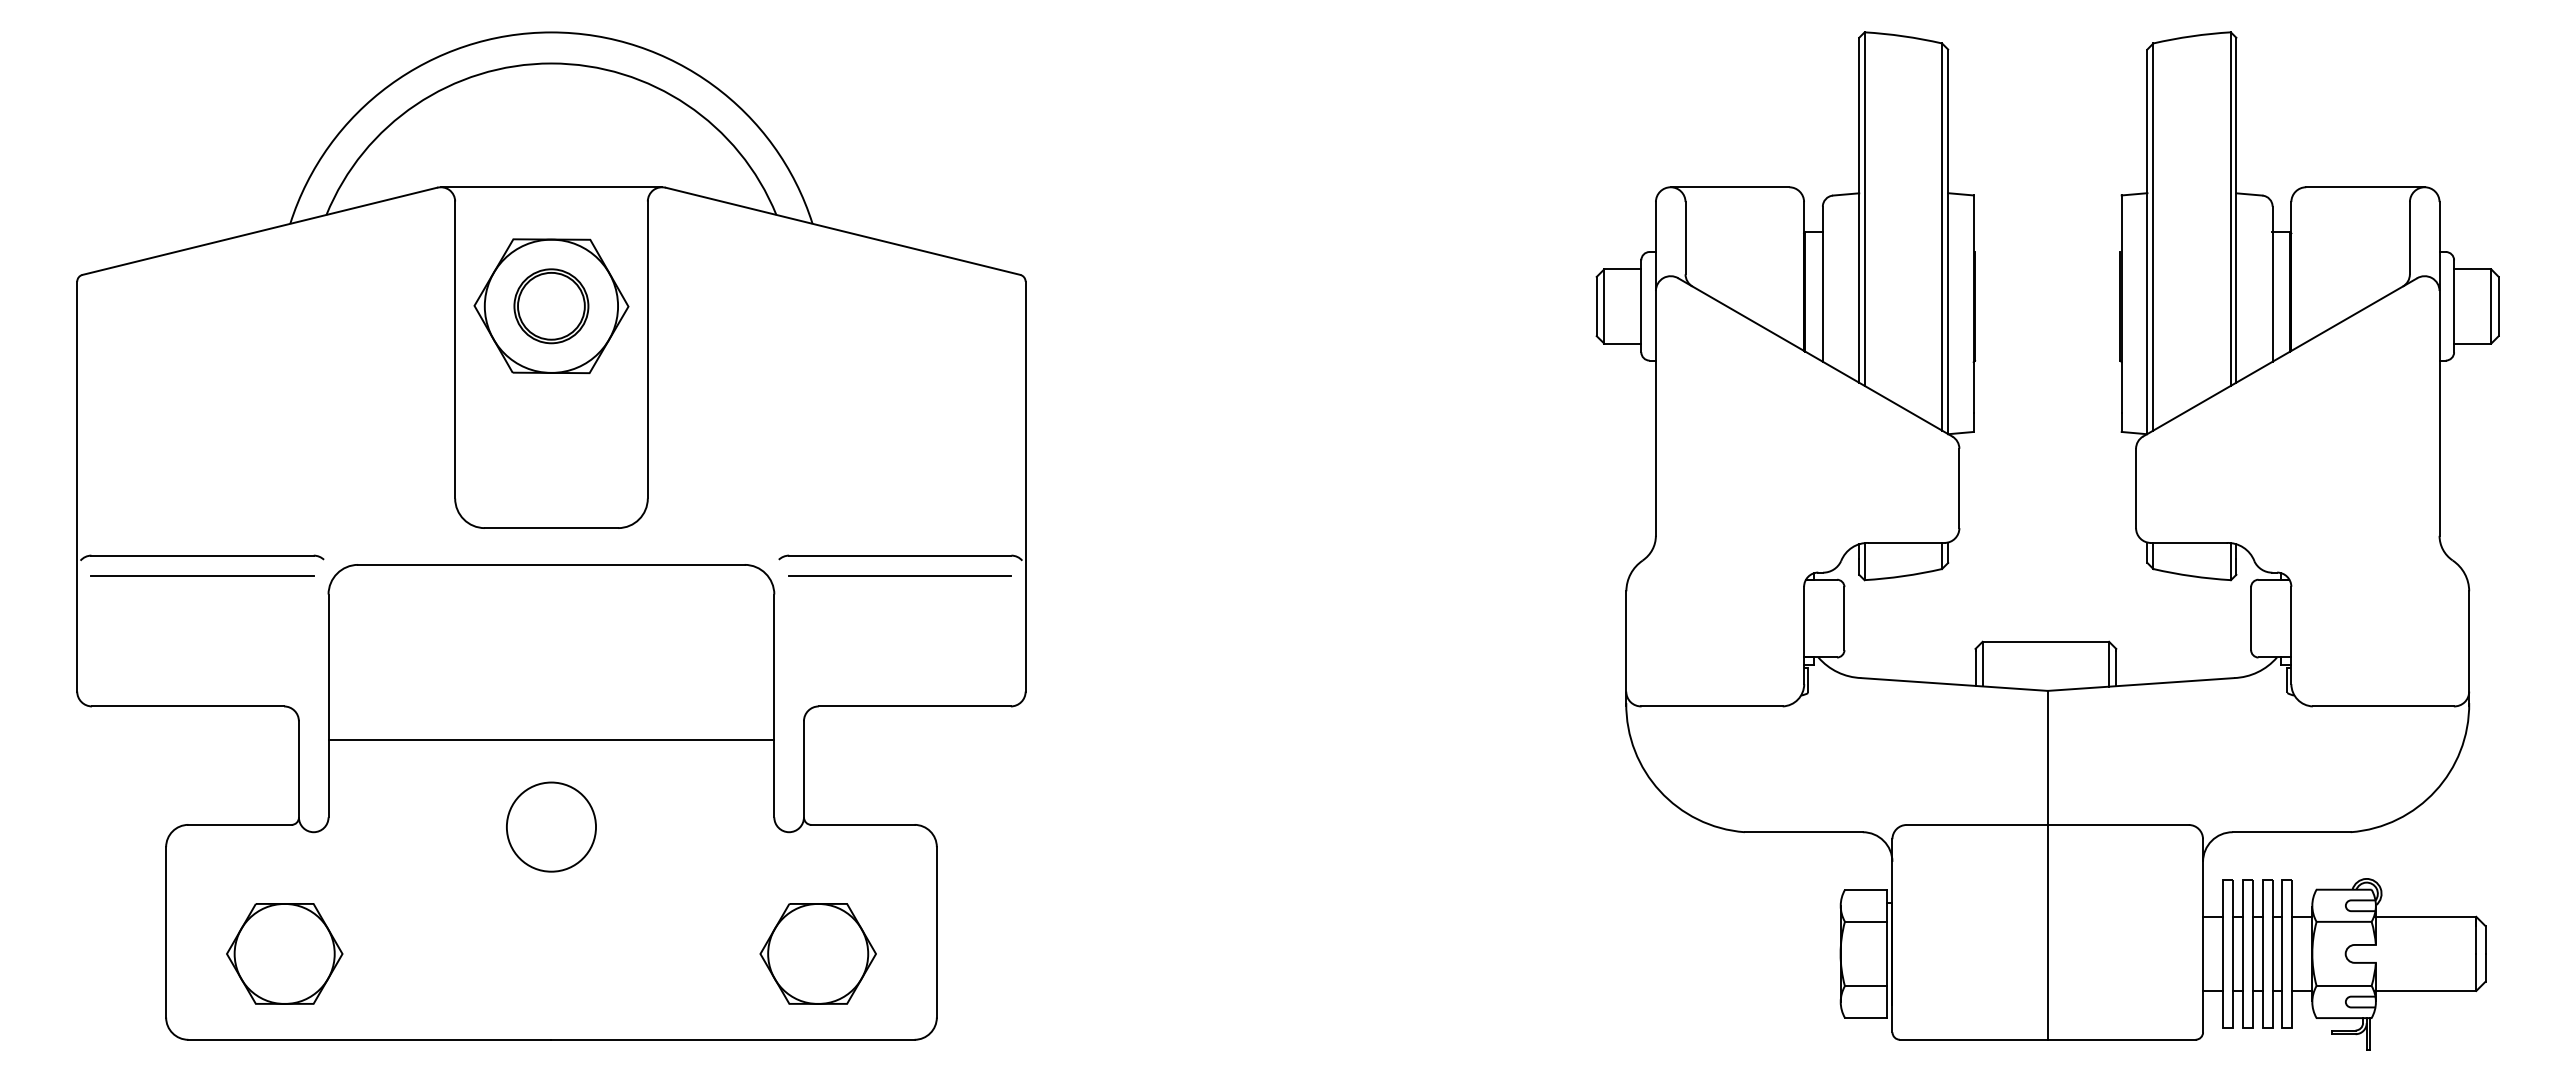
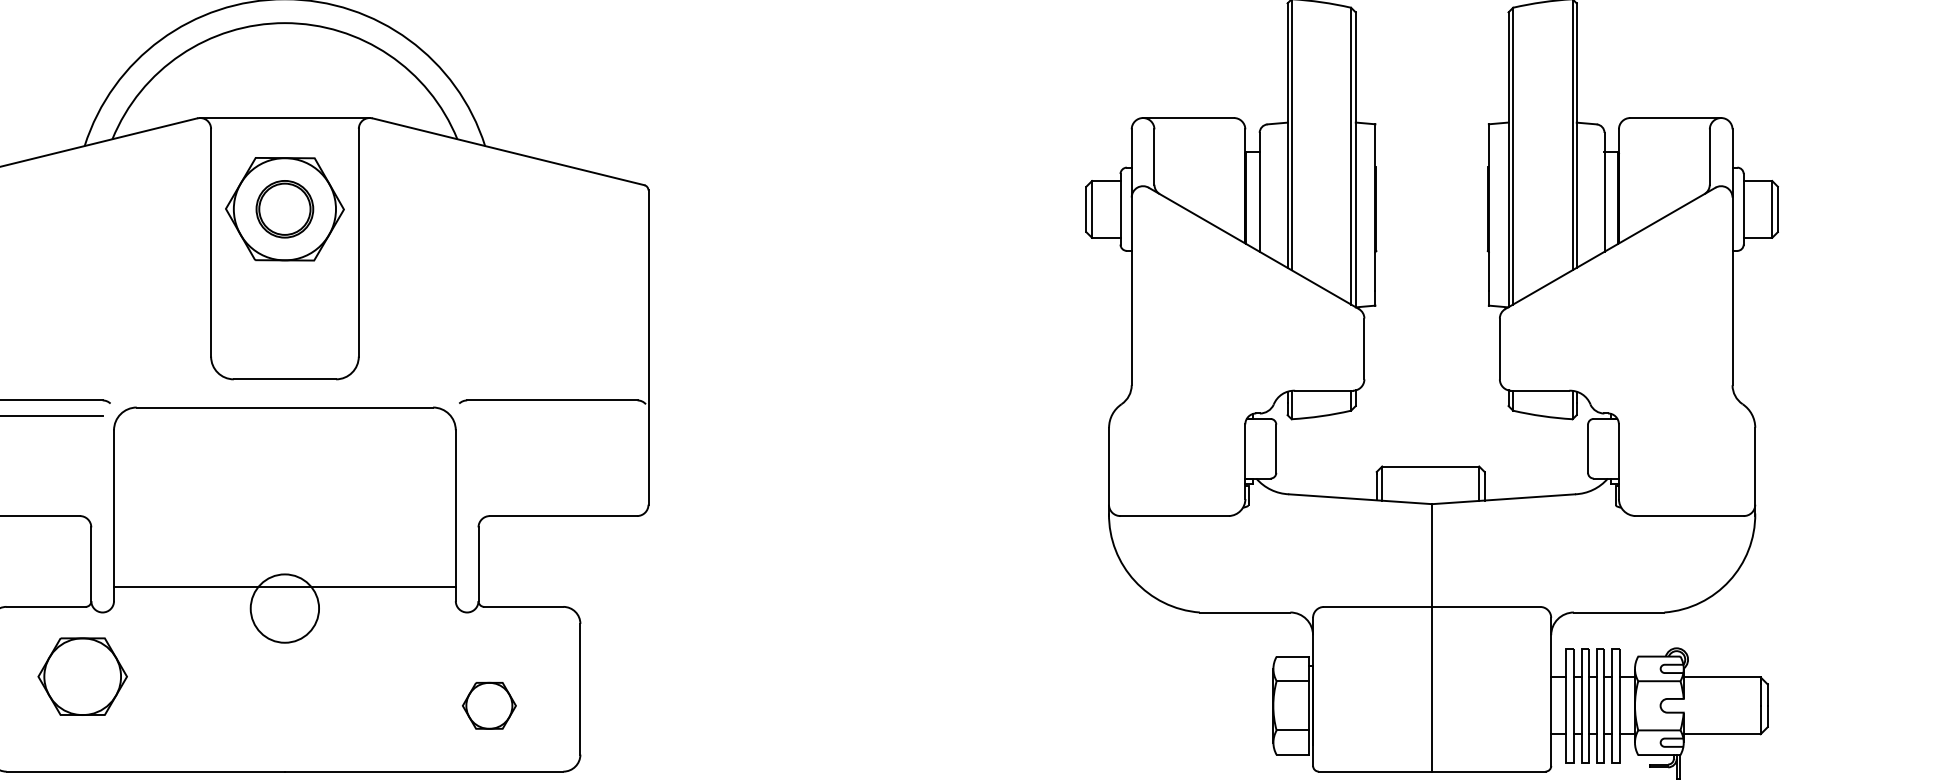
line: (899, 575) -> (551, 415), removed
line: (551, 739) -> (284, 586), moved
part: (284, 953) -> (82, 676), moved
part: (817, 953) -> (488, 705), size x0.6

